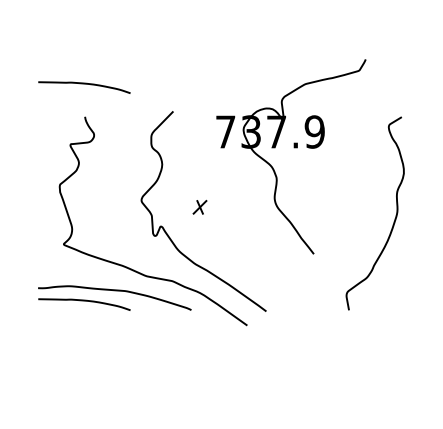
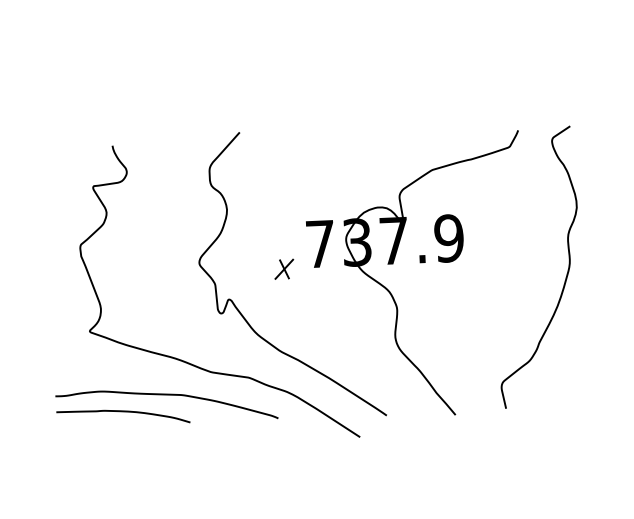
curve: (84, 84) -> (109, 99), removed
part: (294, 148) -> (420, 263), moved

